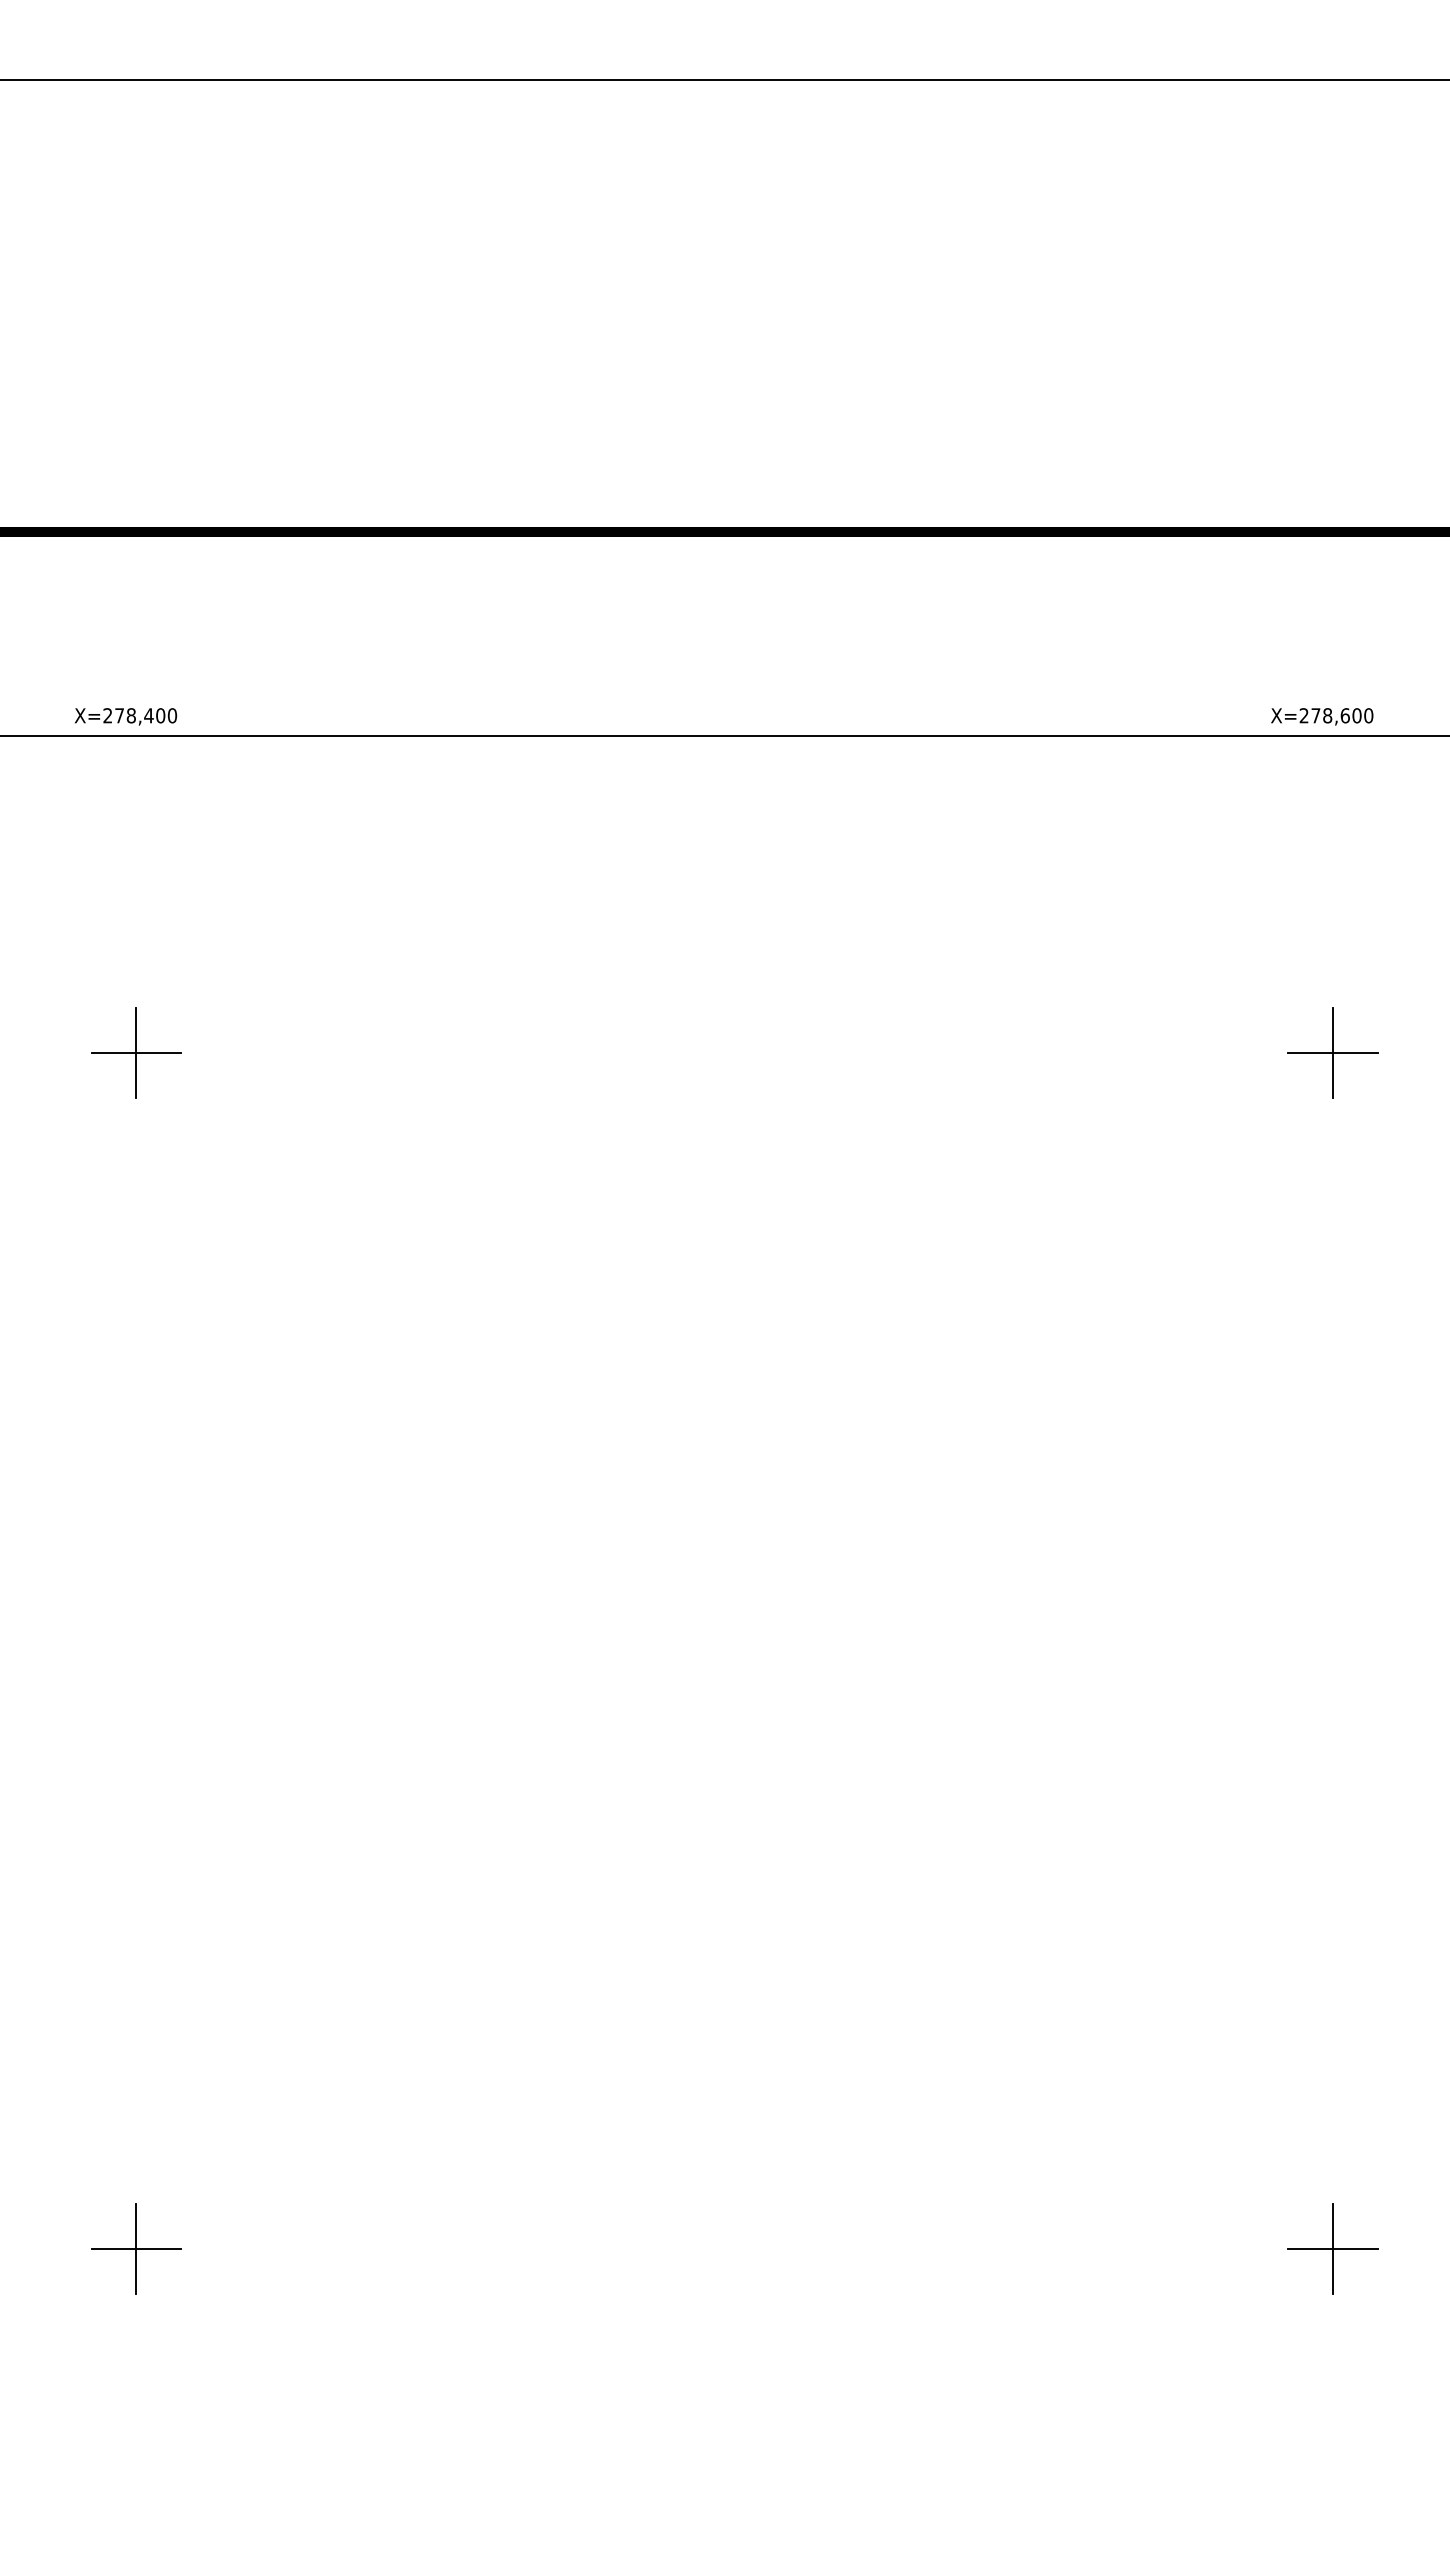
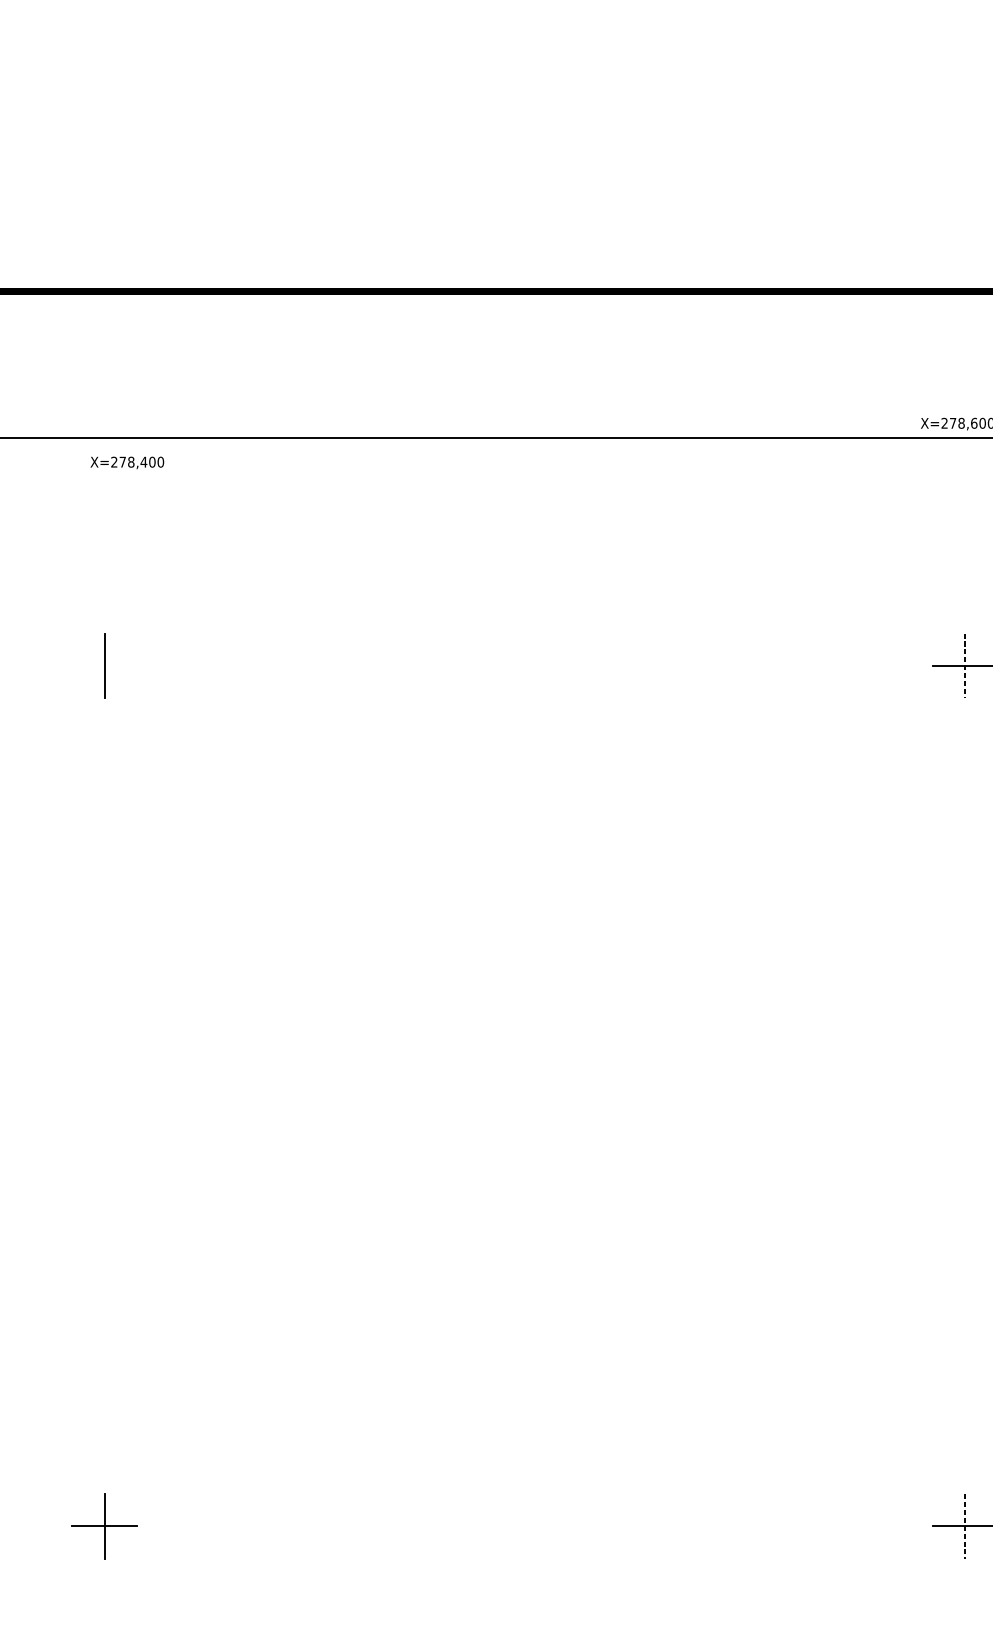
text: (126, 716) -> (127, 462), moved
line: (136, 1052) -> (104, 665), removed
line: (1332, 1052) -> (965, 665), solid -> dashed
line: (1332, 2249) -> (965, 1526), solid -> dashed

